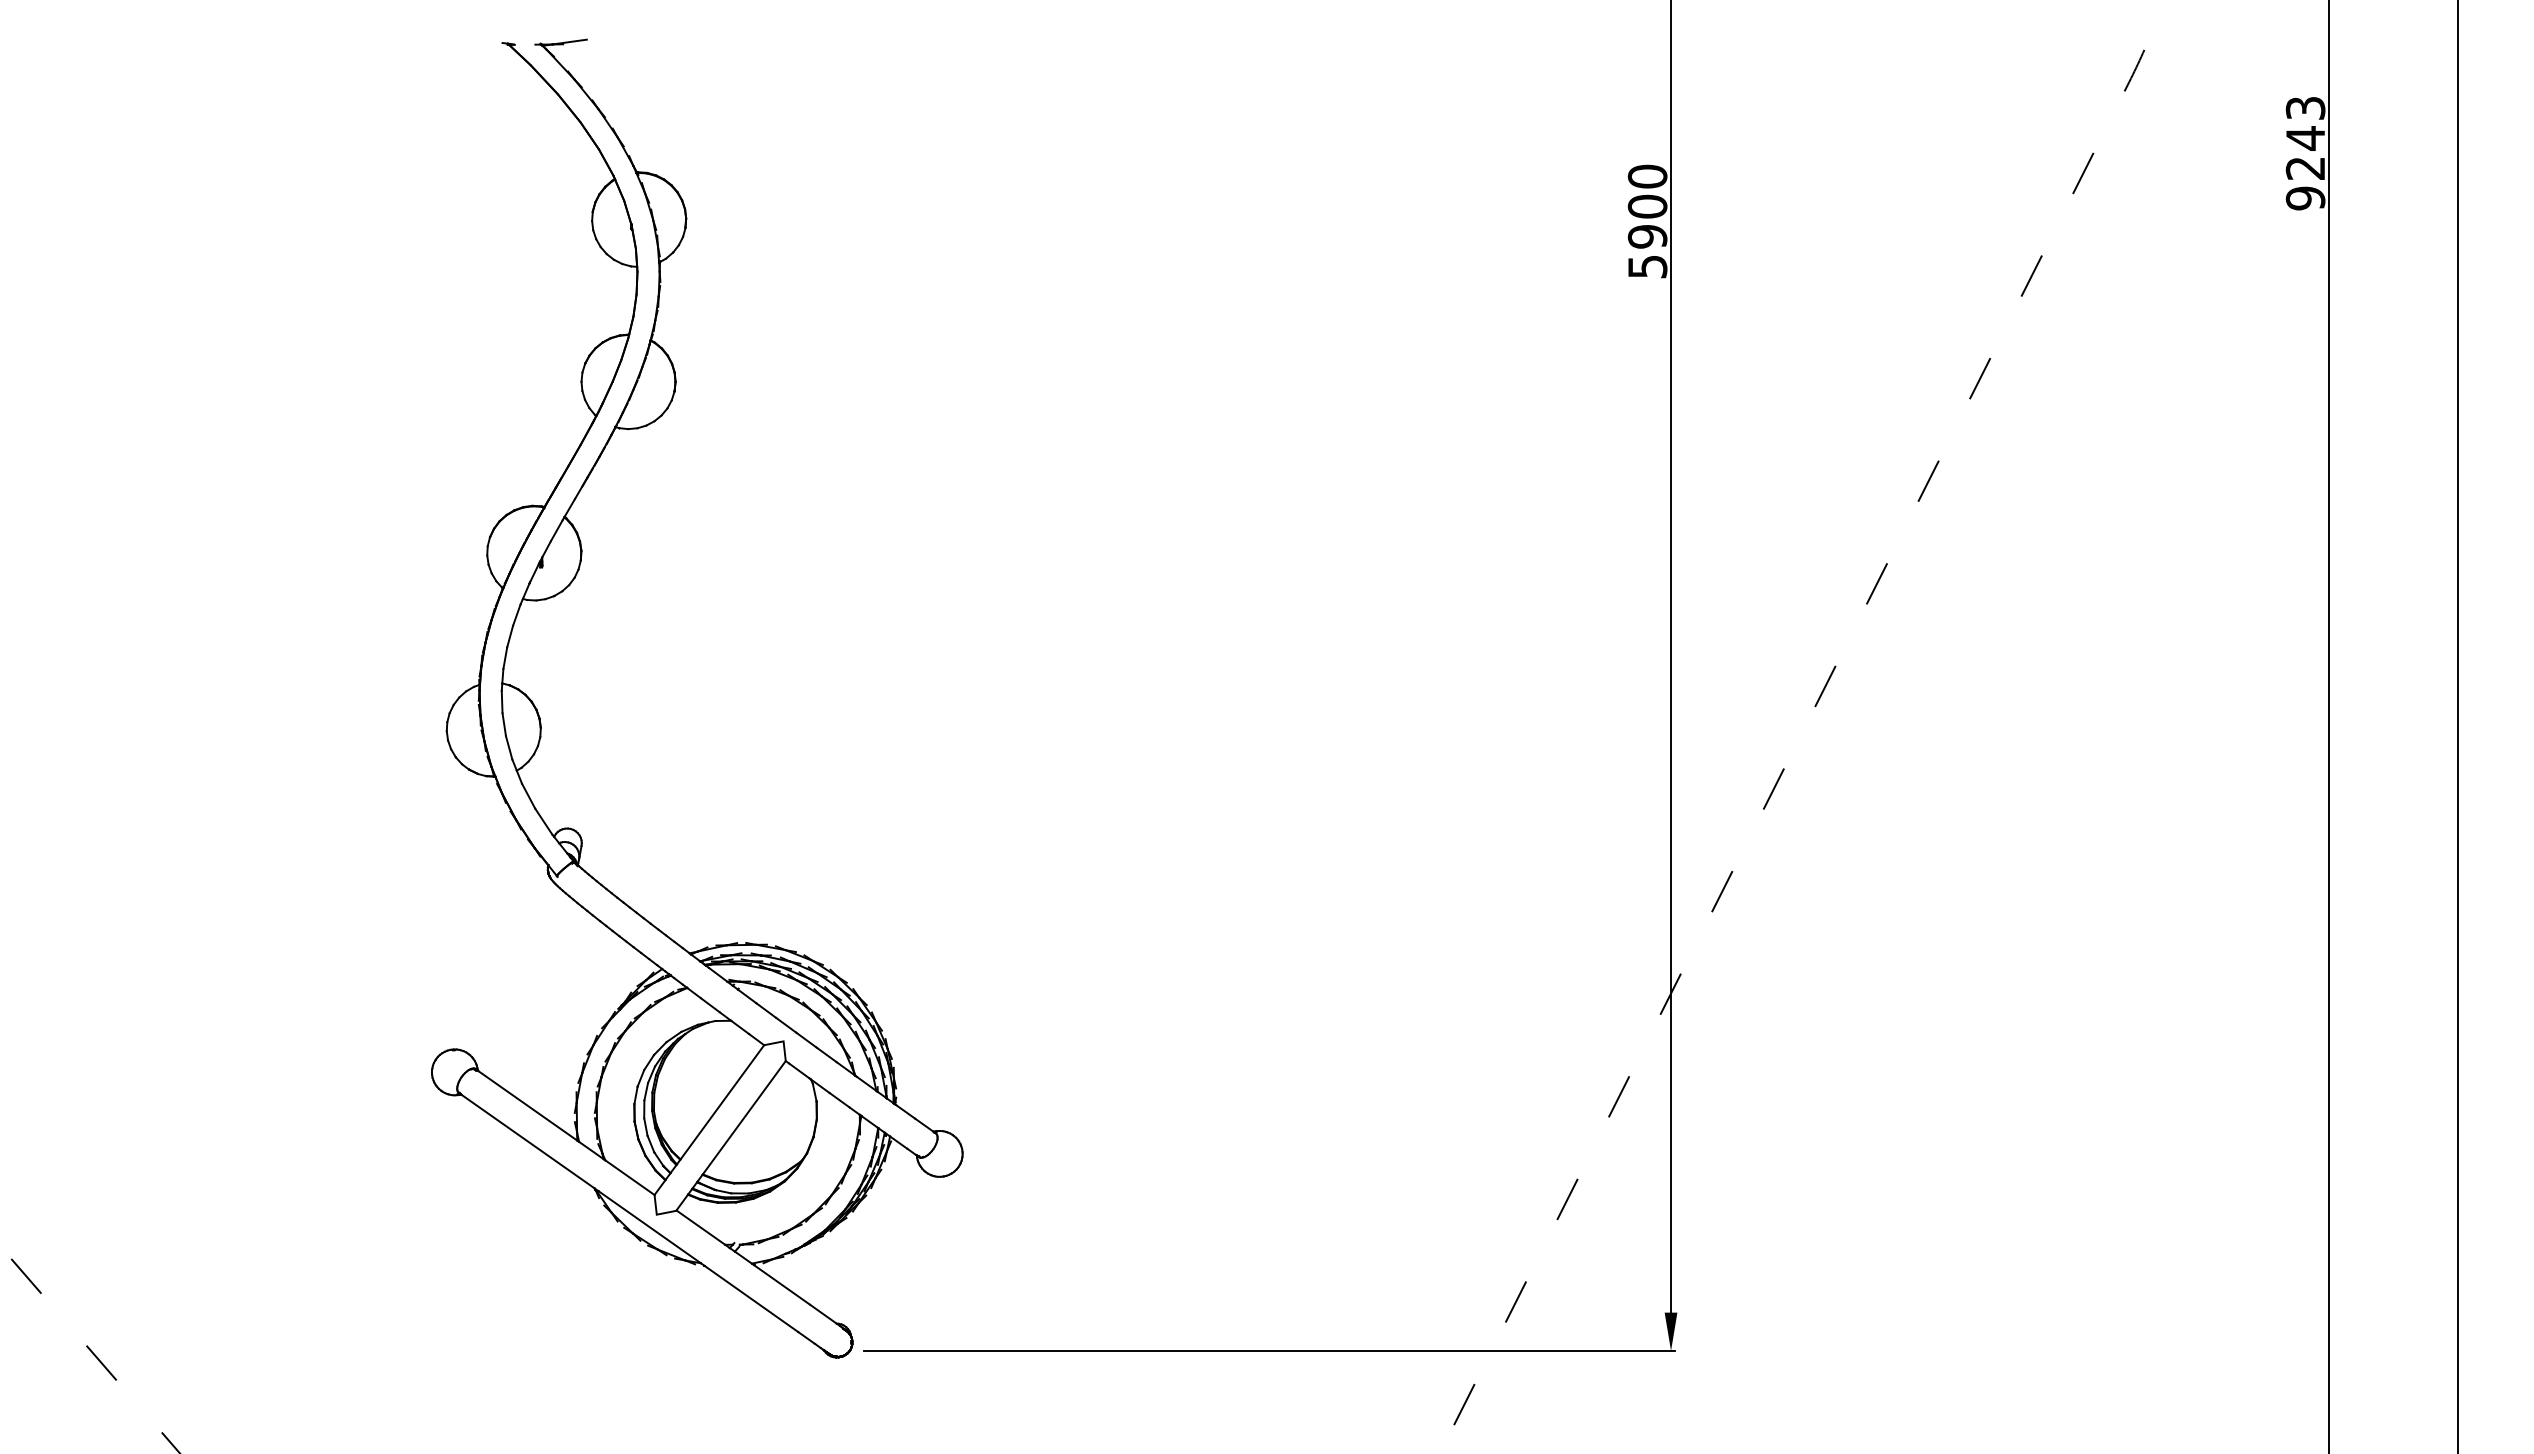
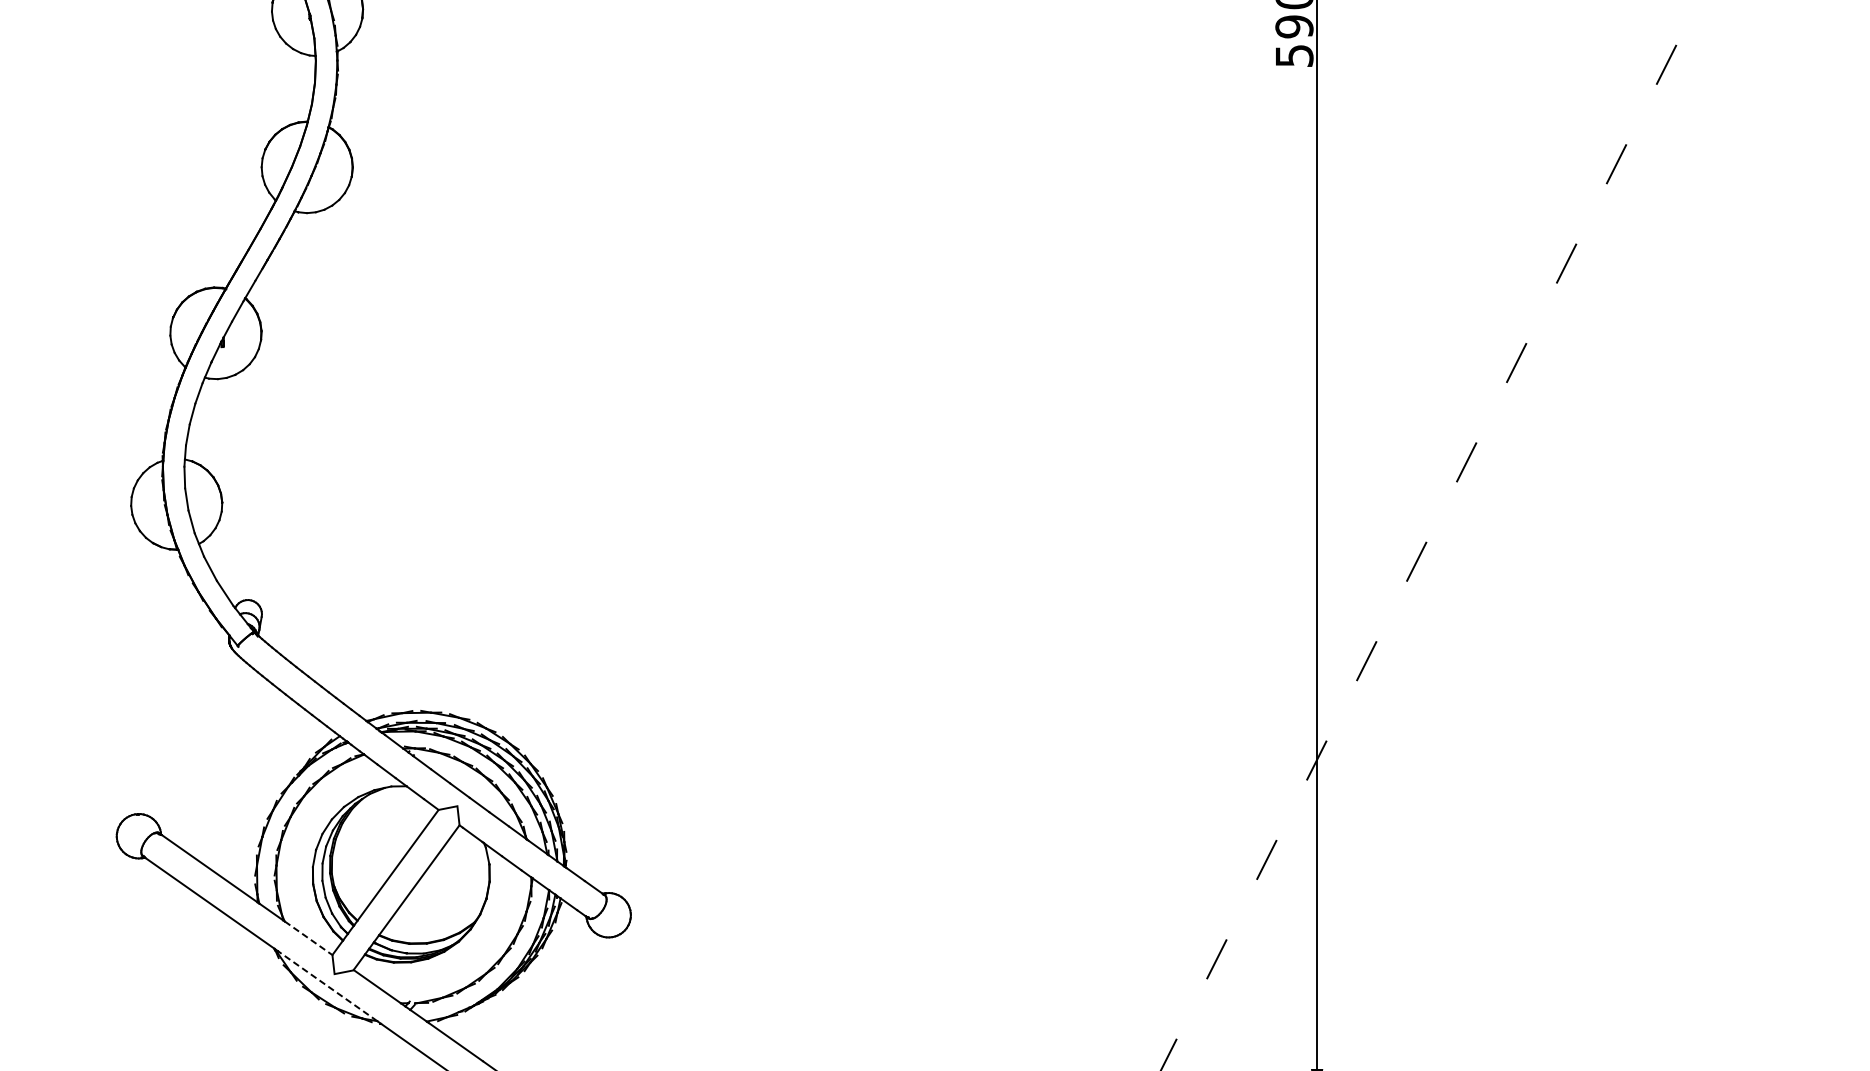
line: (630, 1177) -> (309, 938), solid -> dashed
line: (649, 1227) -> (327, 986), solid -> dashed

